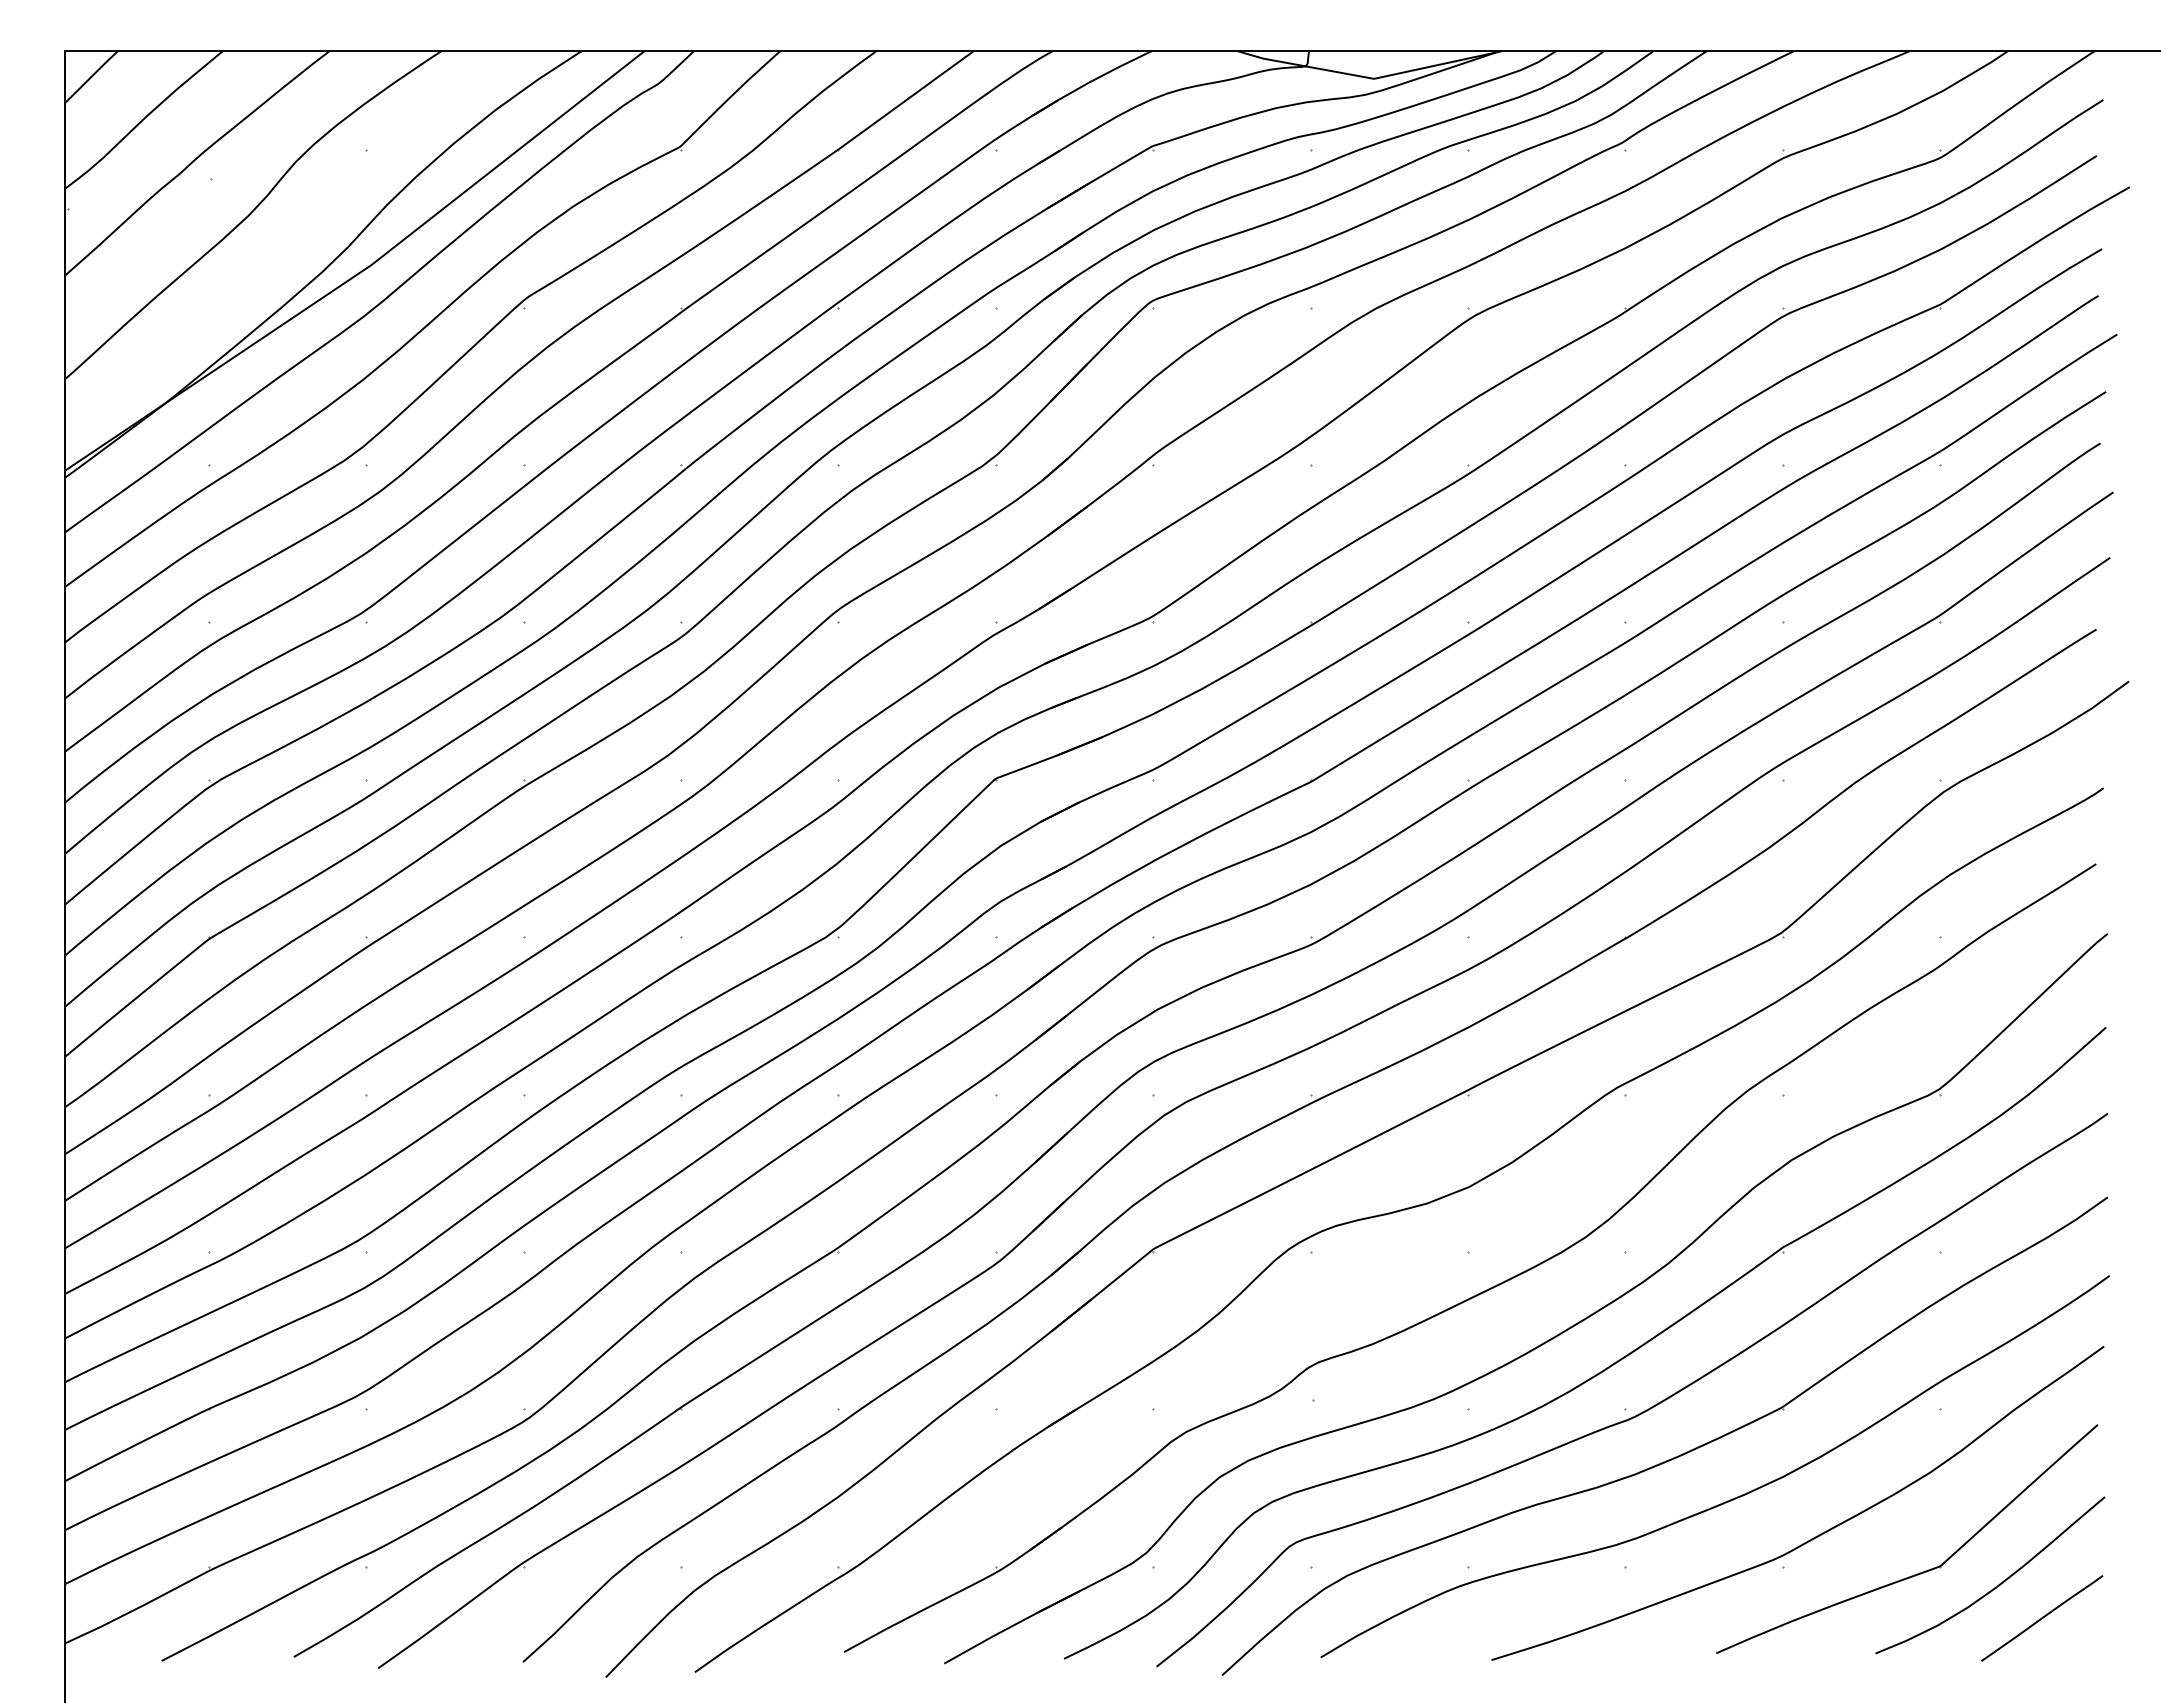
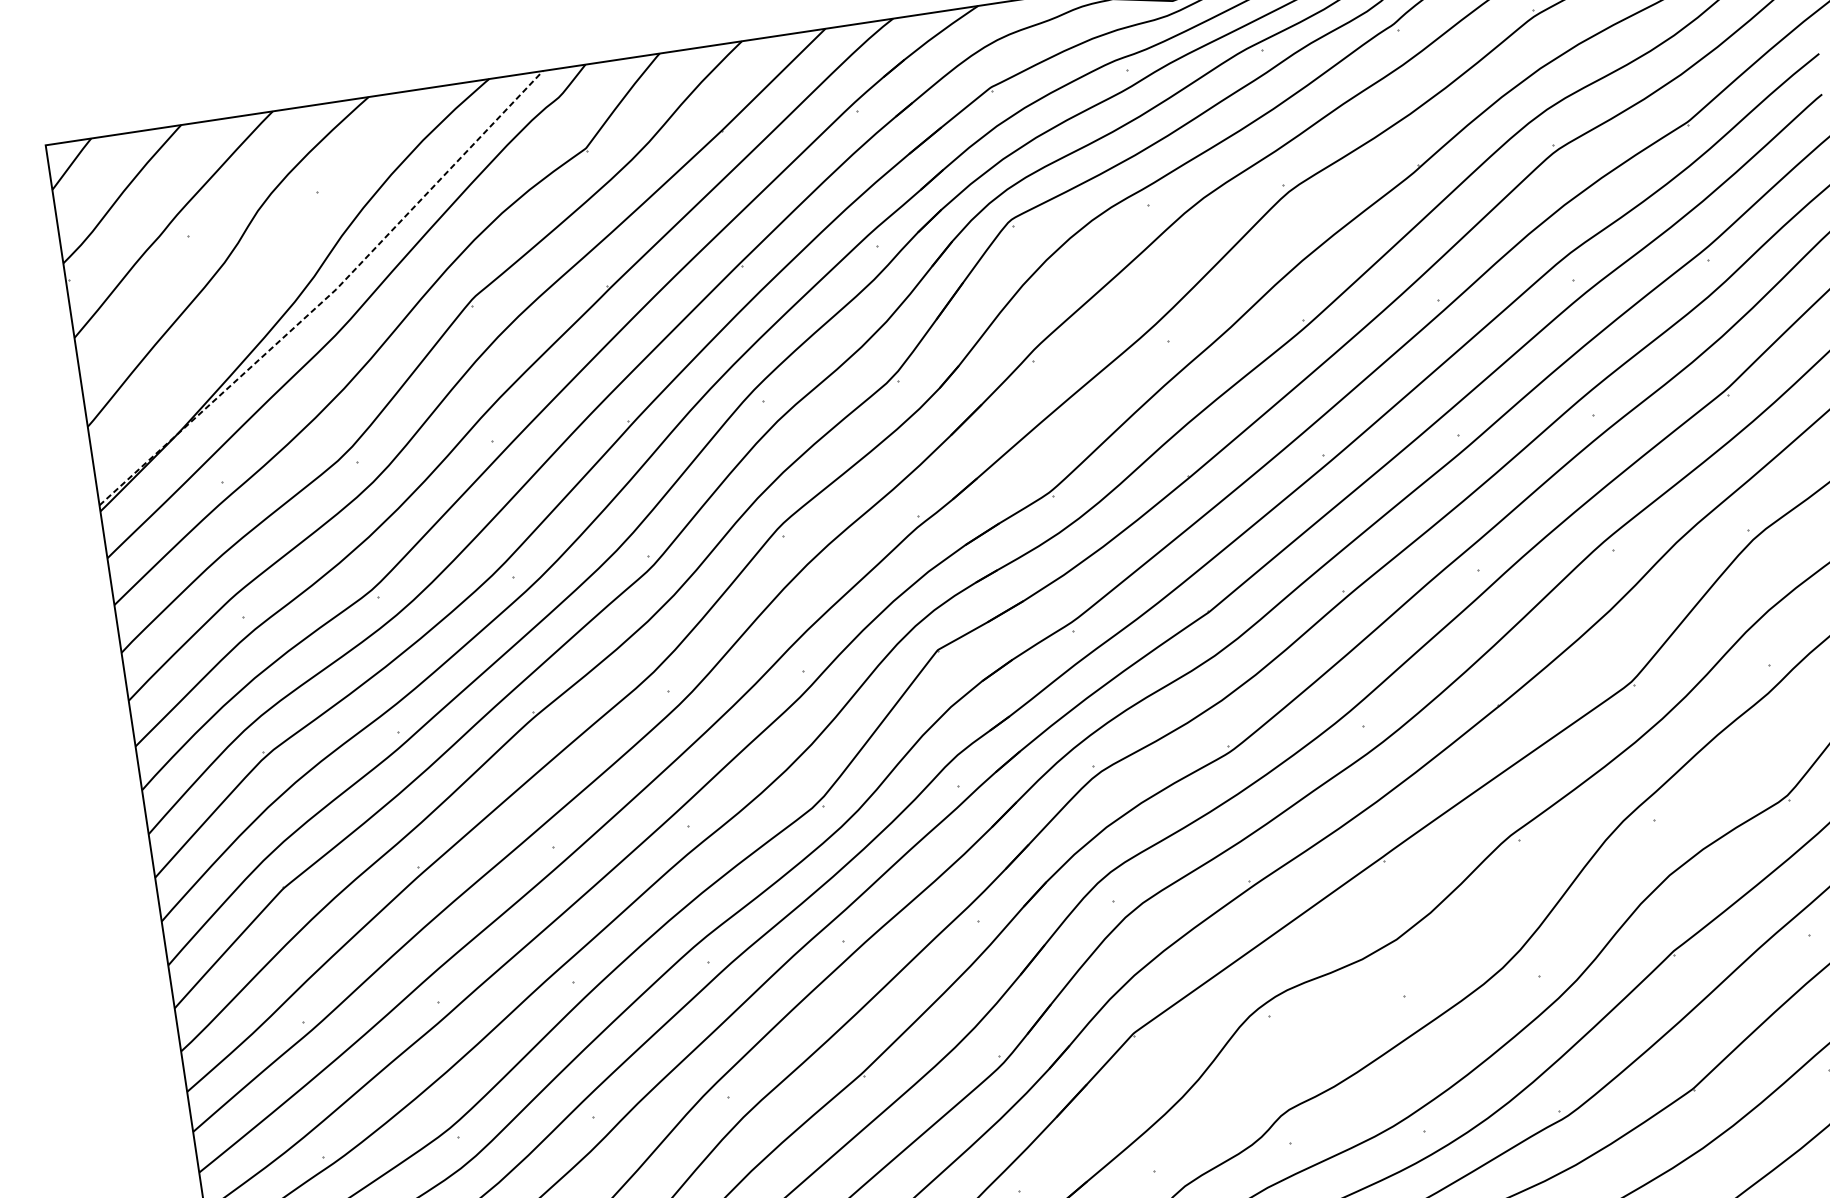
line: (362, 271) -> (329, 296), solid -> dashed

